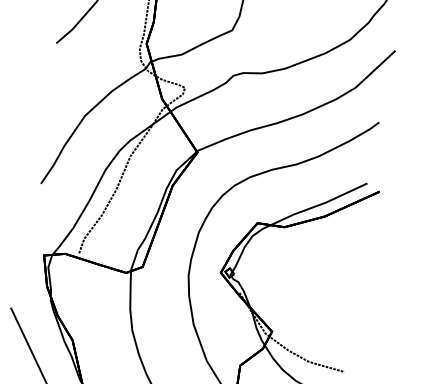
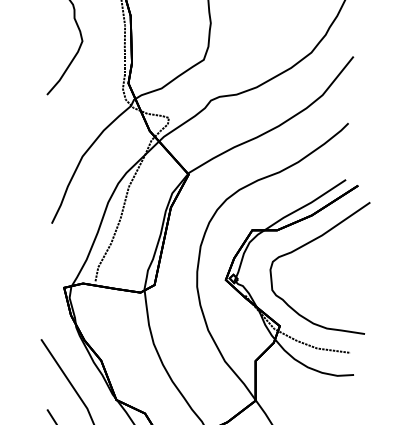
part: (313, 248) -> (306, 245), added

